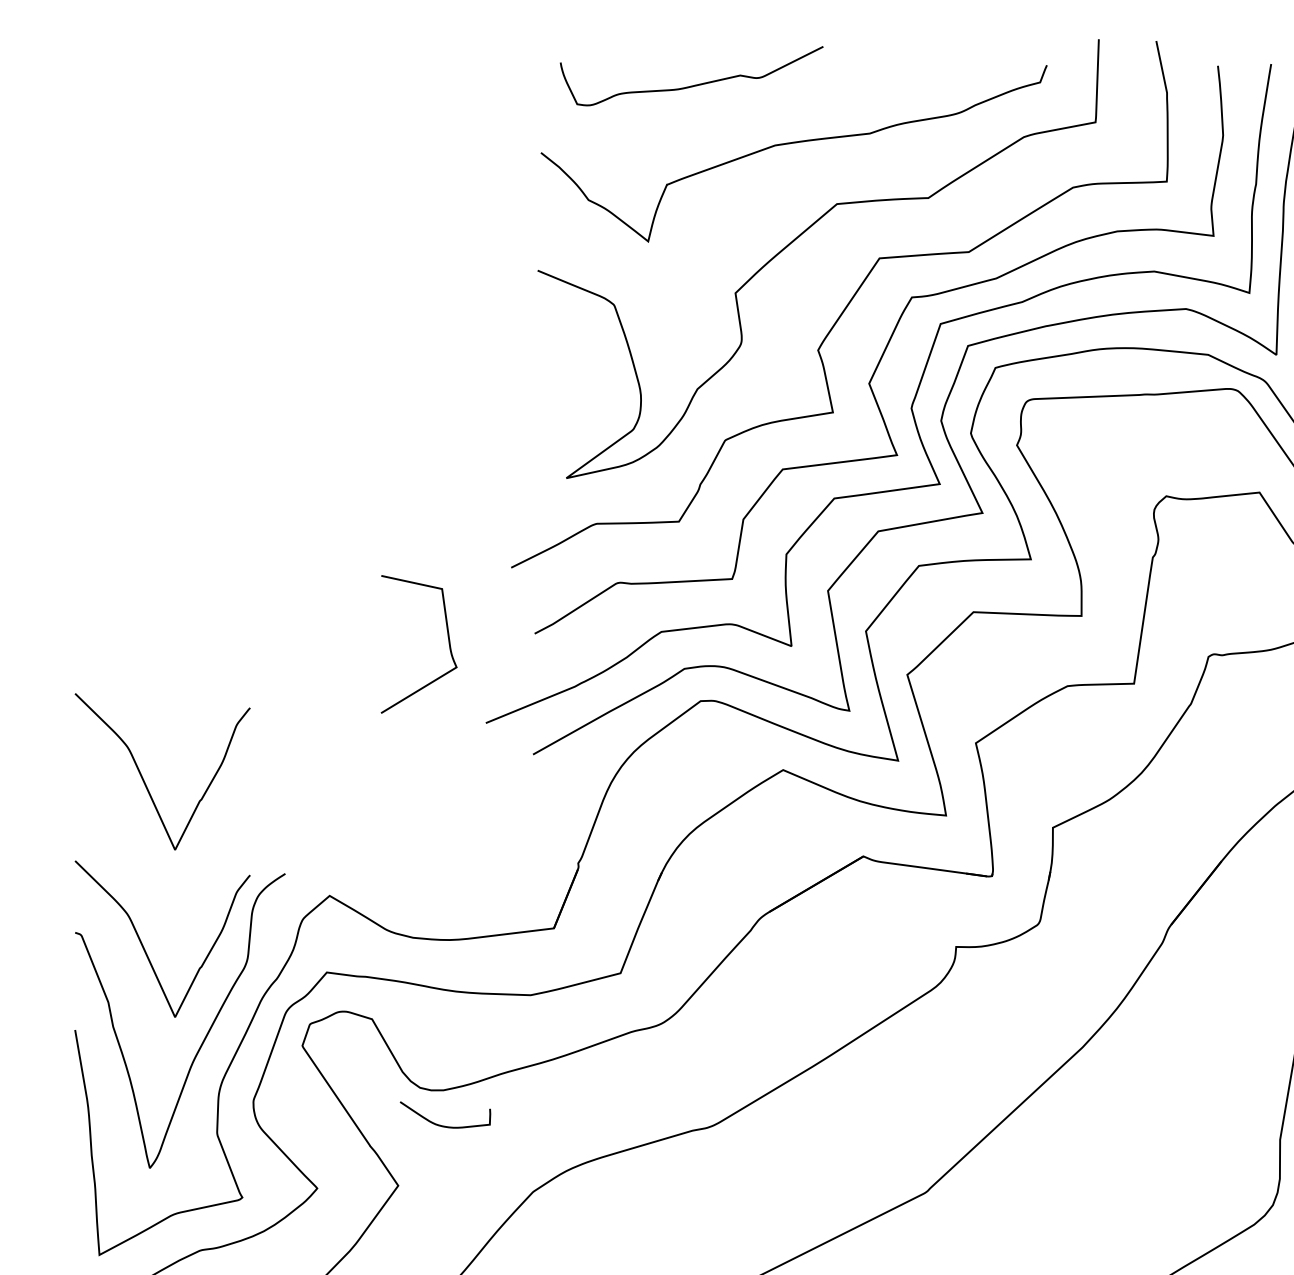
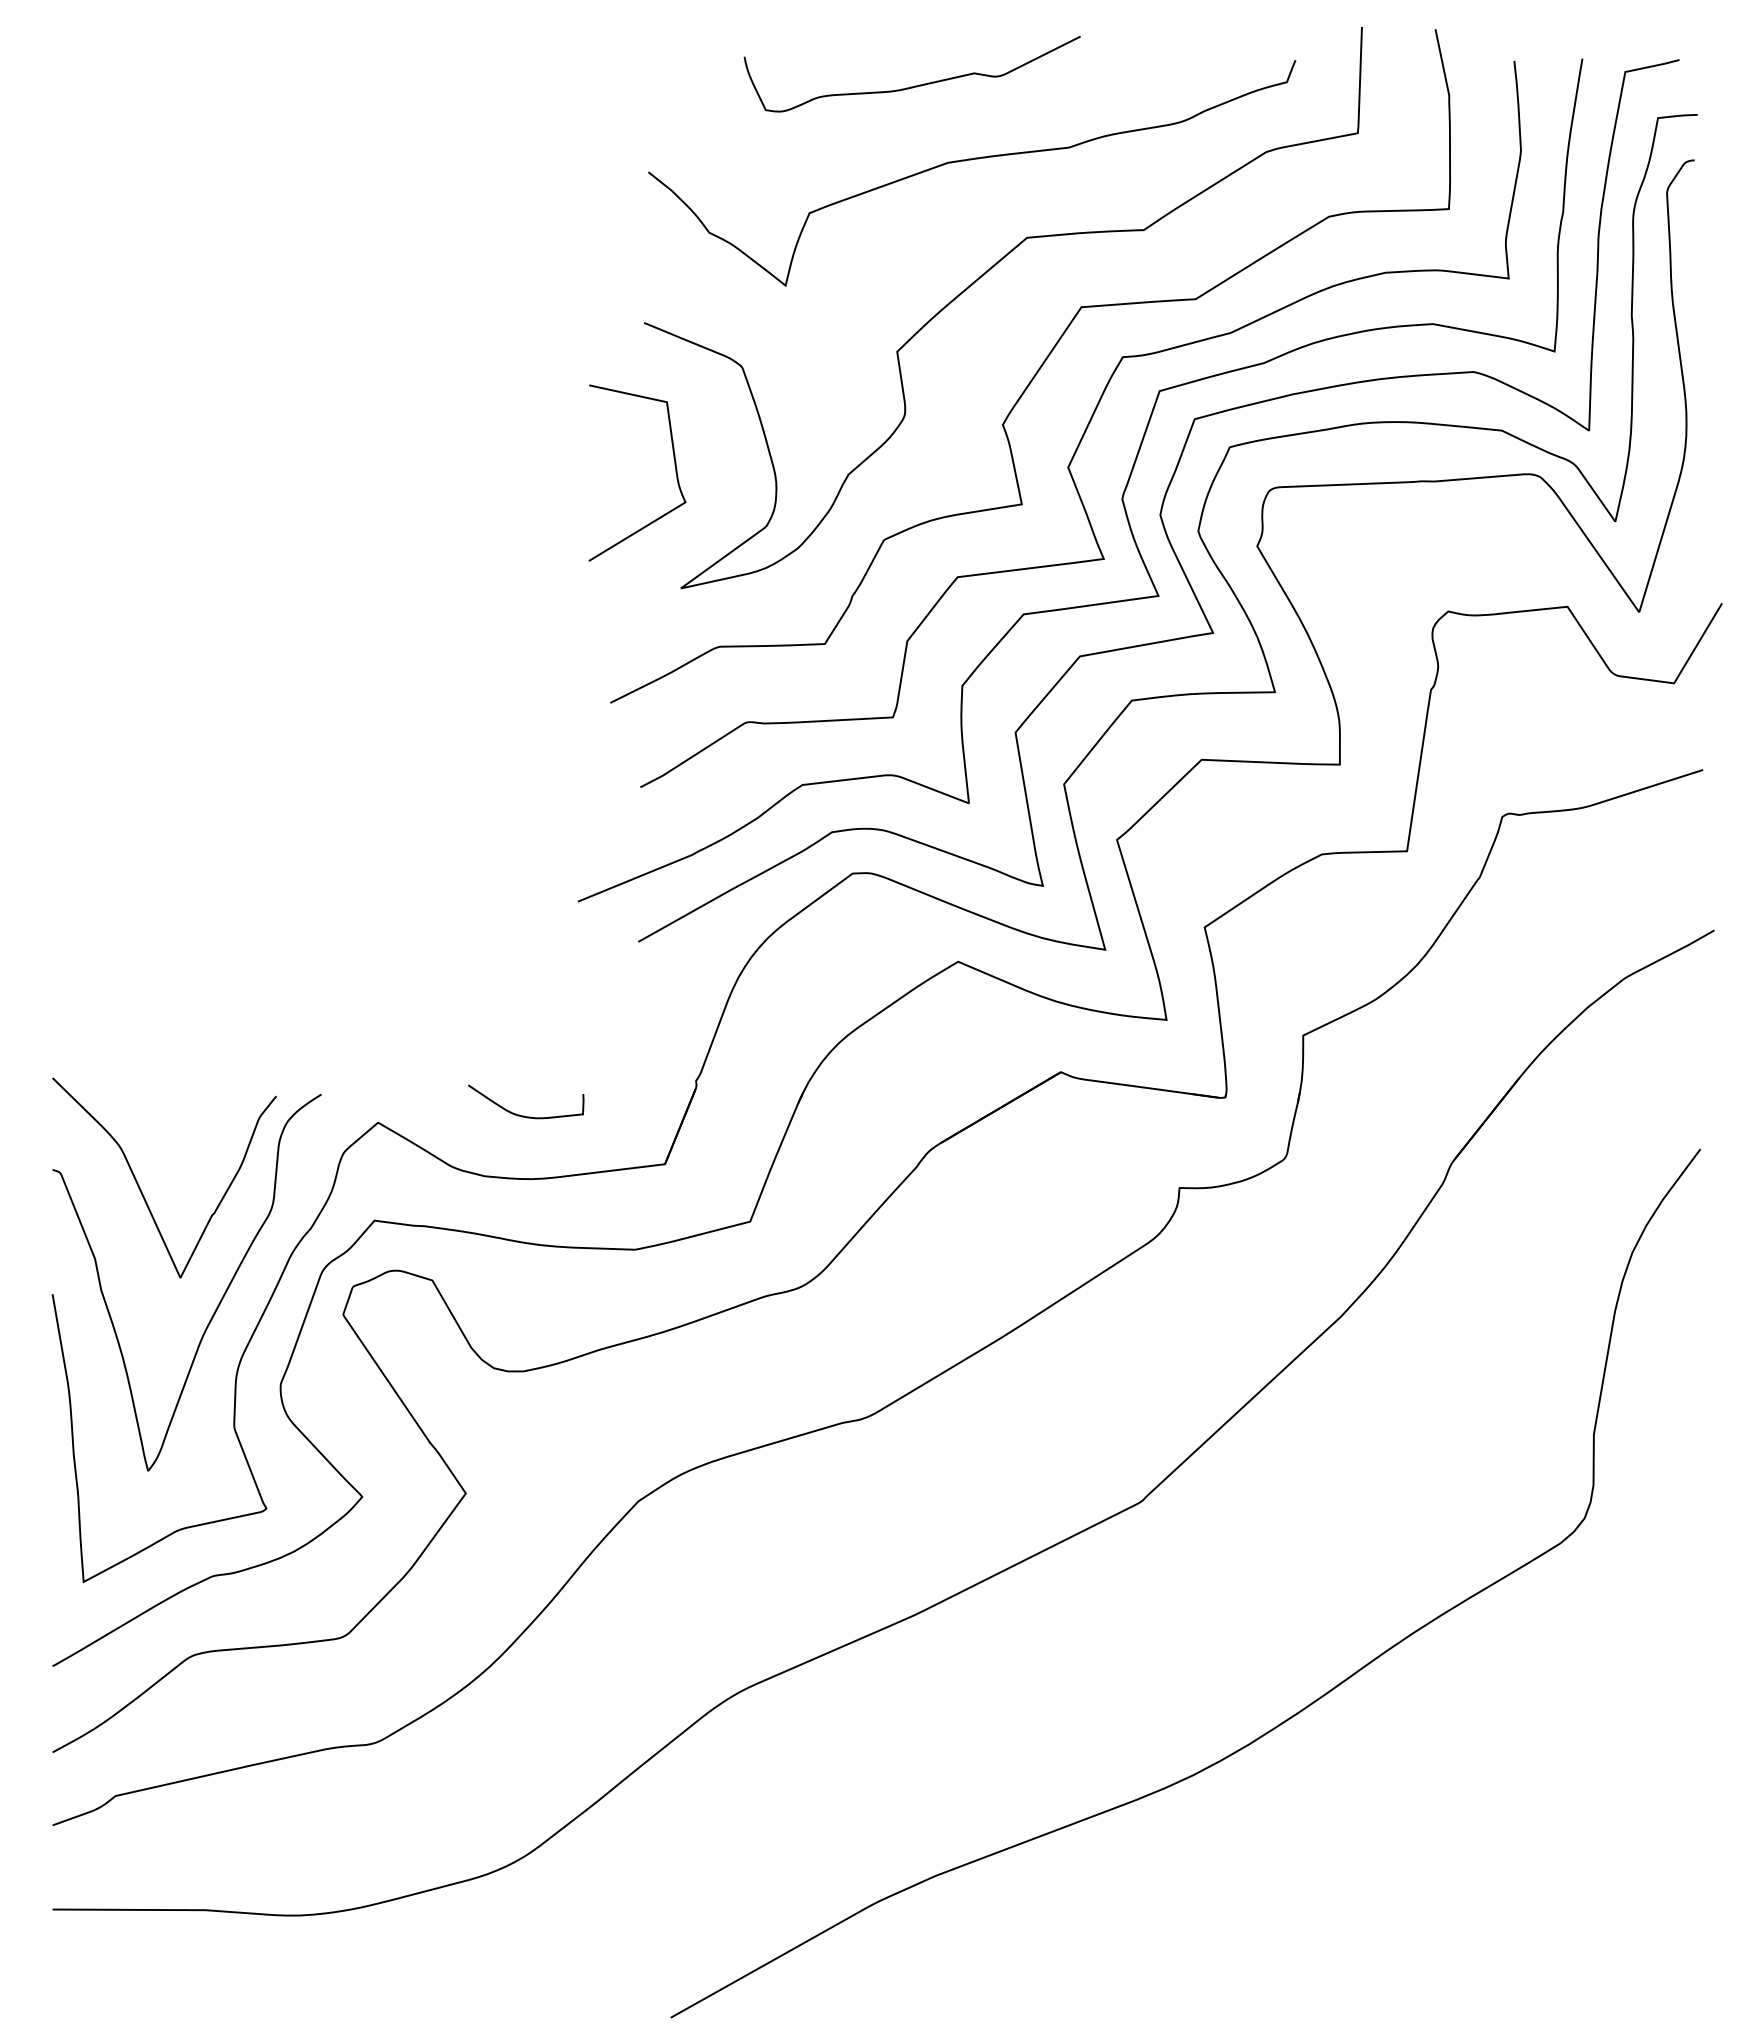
curve: (694, 85) -> (915, 85), moved
curve: (448, 638) -> (674, 465), moved
curve: (144, 780) -> (141, 975), removed
curve: (444, 1125) -> (524, 1115), moved

